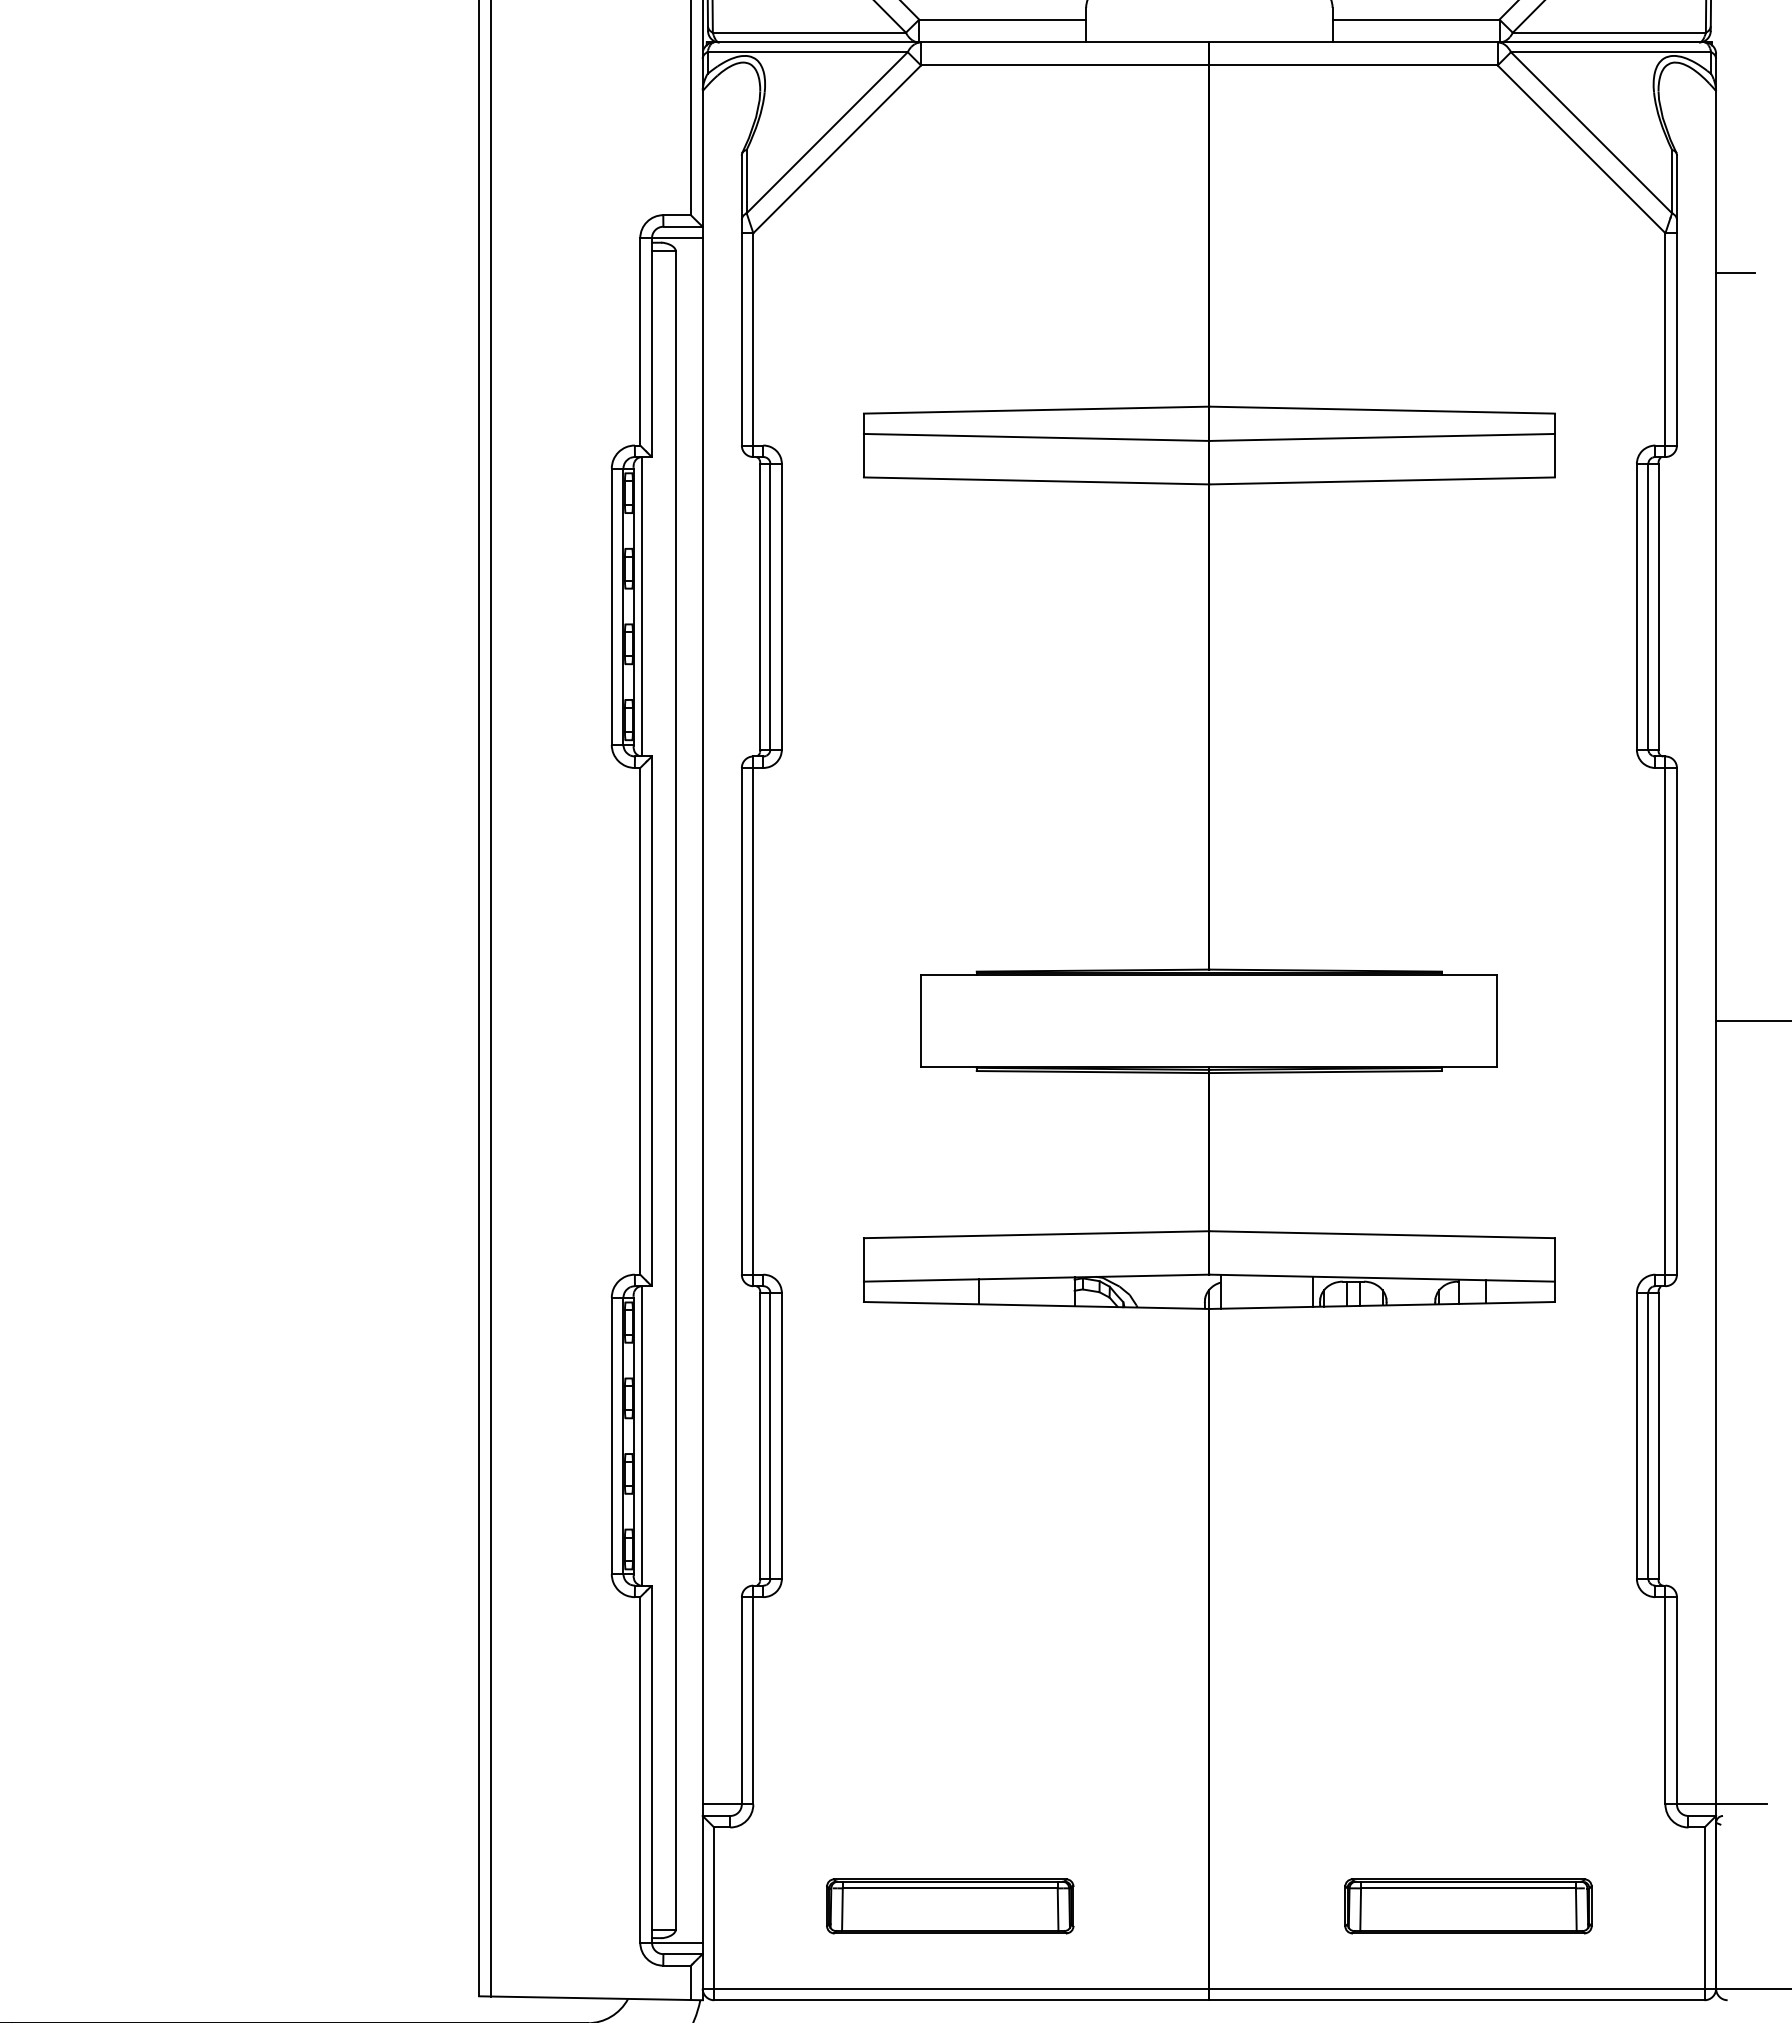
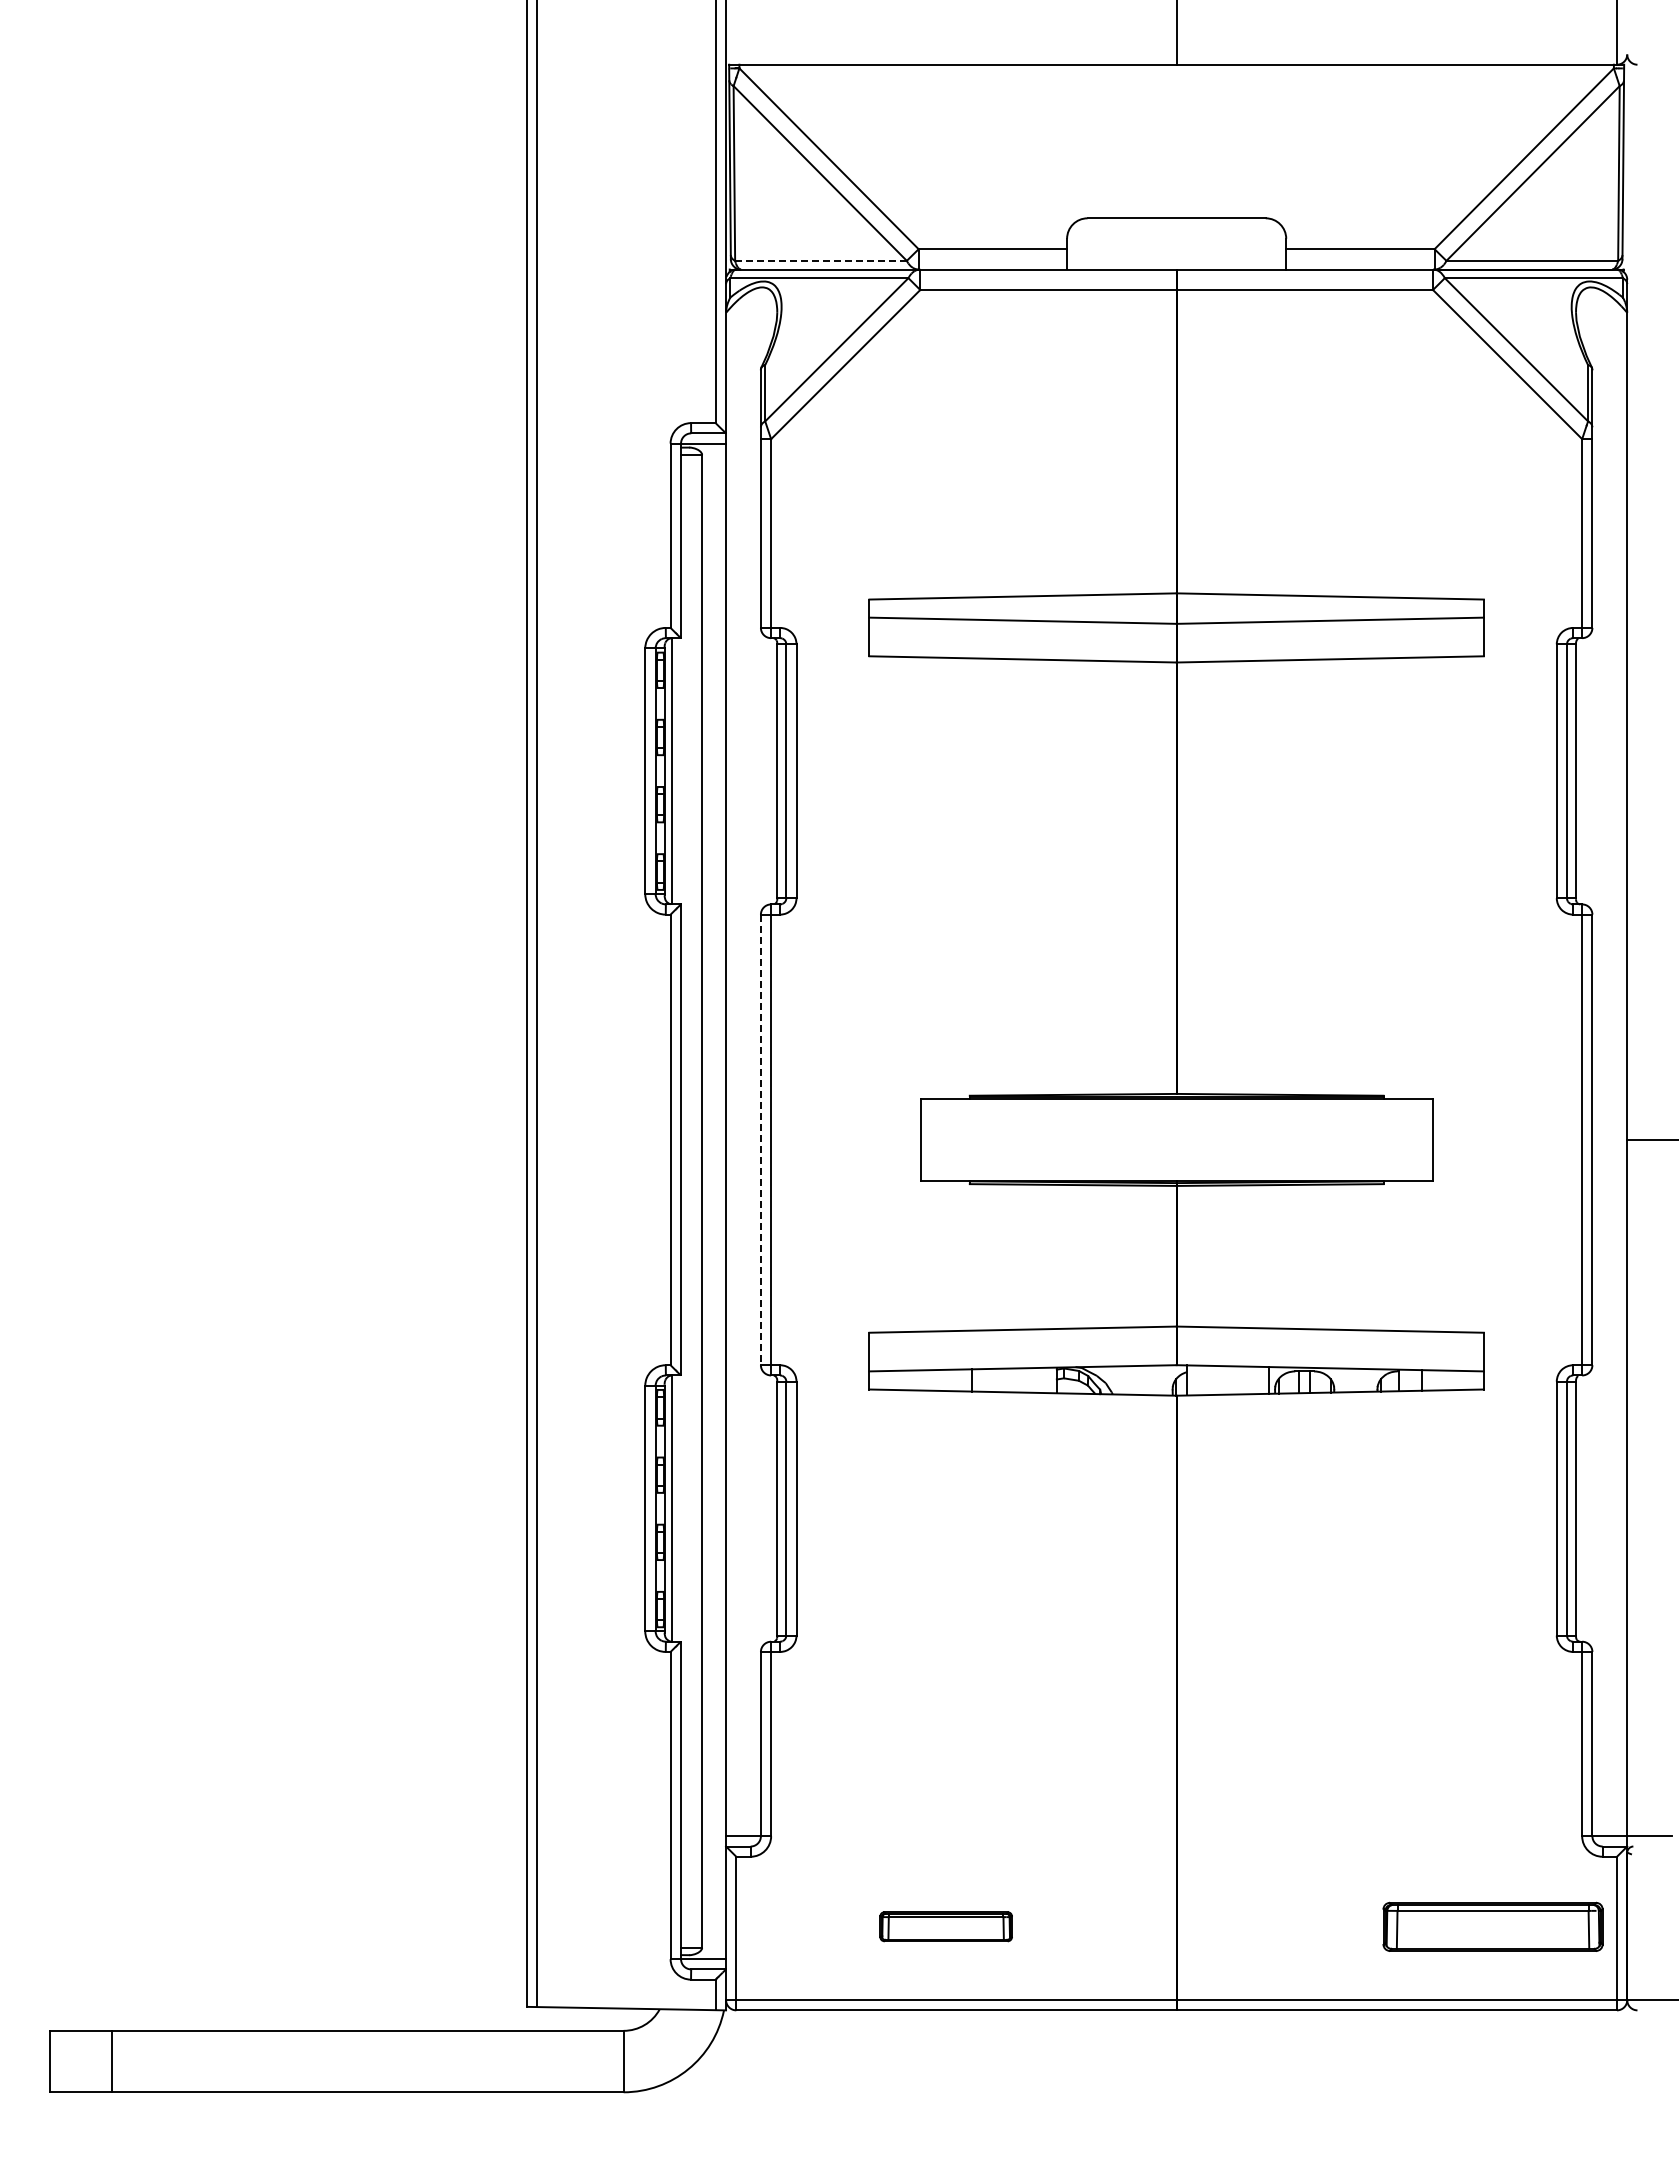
line: (808, 32) -> (820, 260), solid -> dashed
line: (1735, 272) -> (1644, 474), removed
line: (741, 1021) -> (760, 1140), solid -> dashed
part: (949, 1905) -> (945, 1926), size x0.6
part: (1467, 1905) -> (1492, 1926), moved

